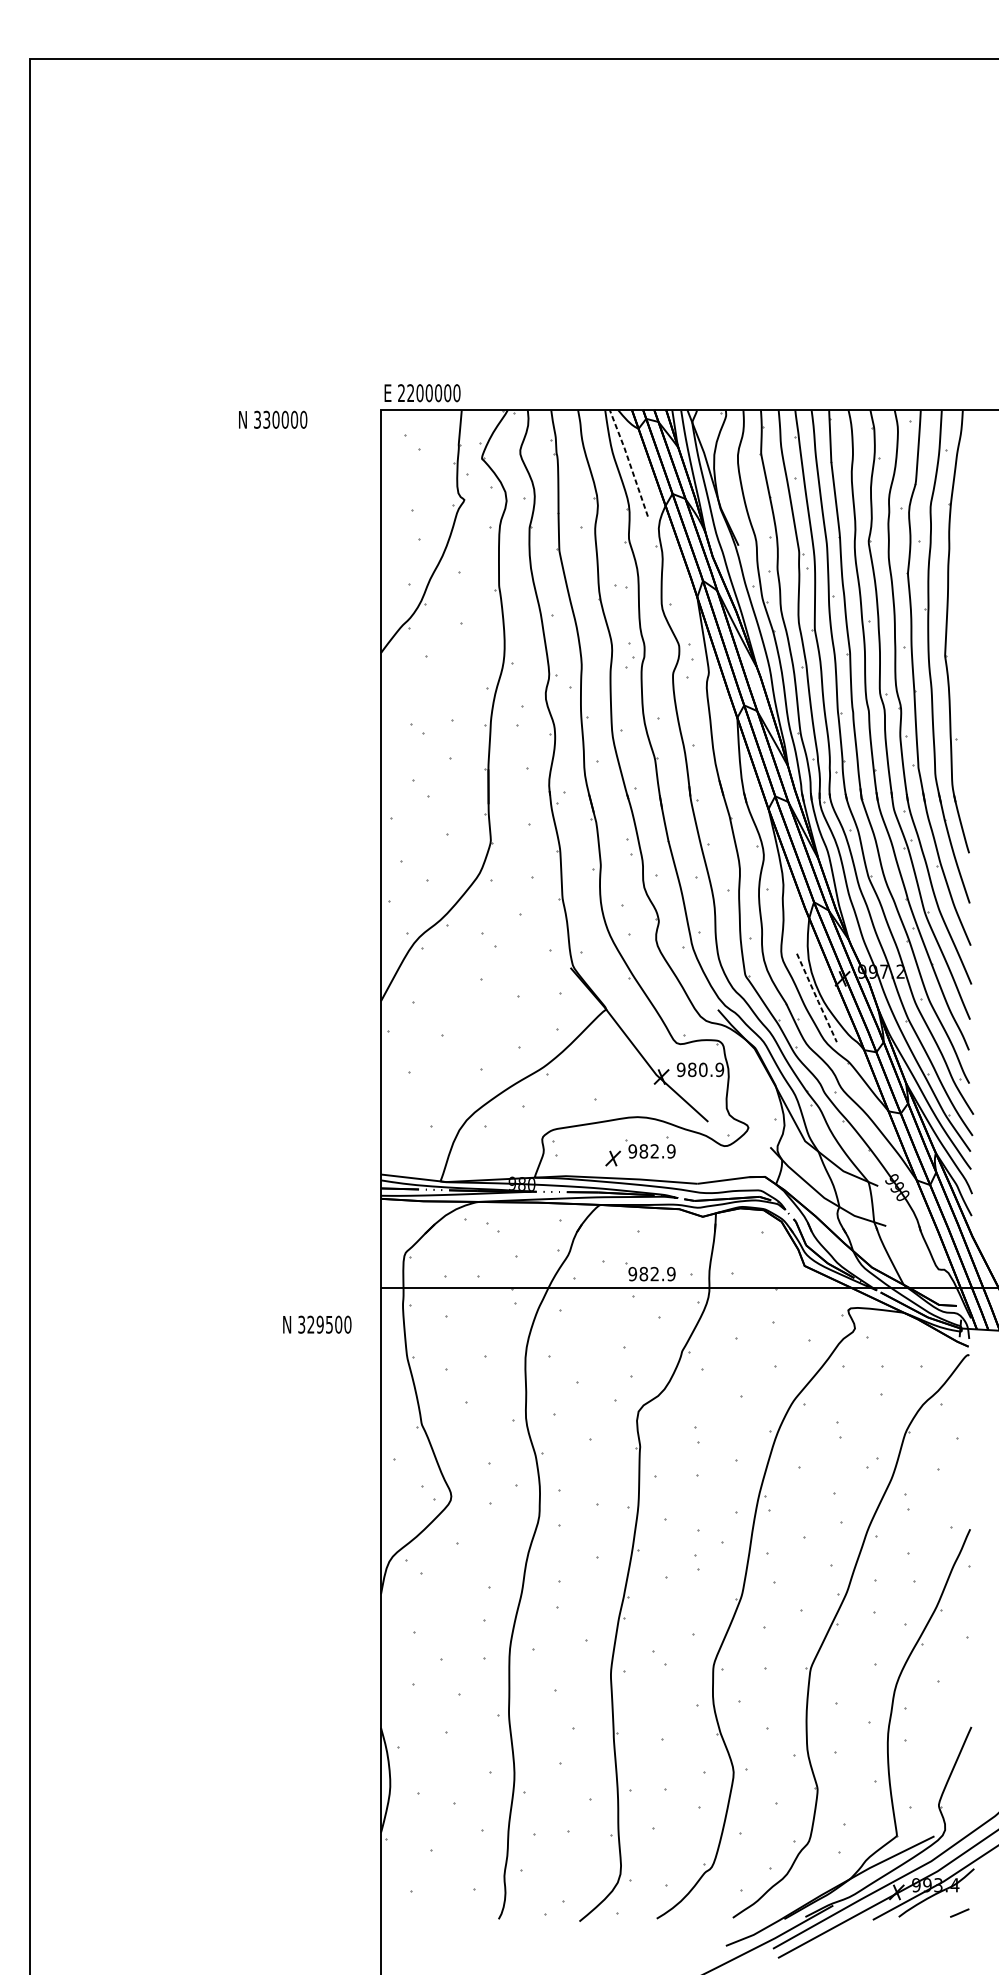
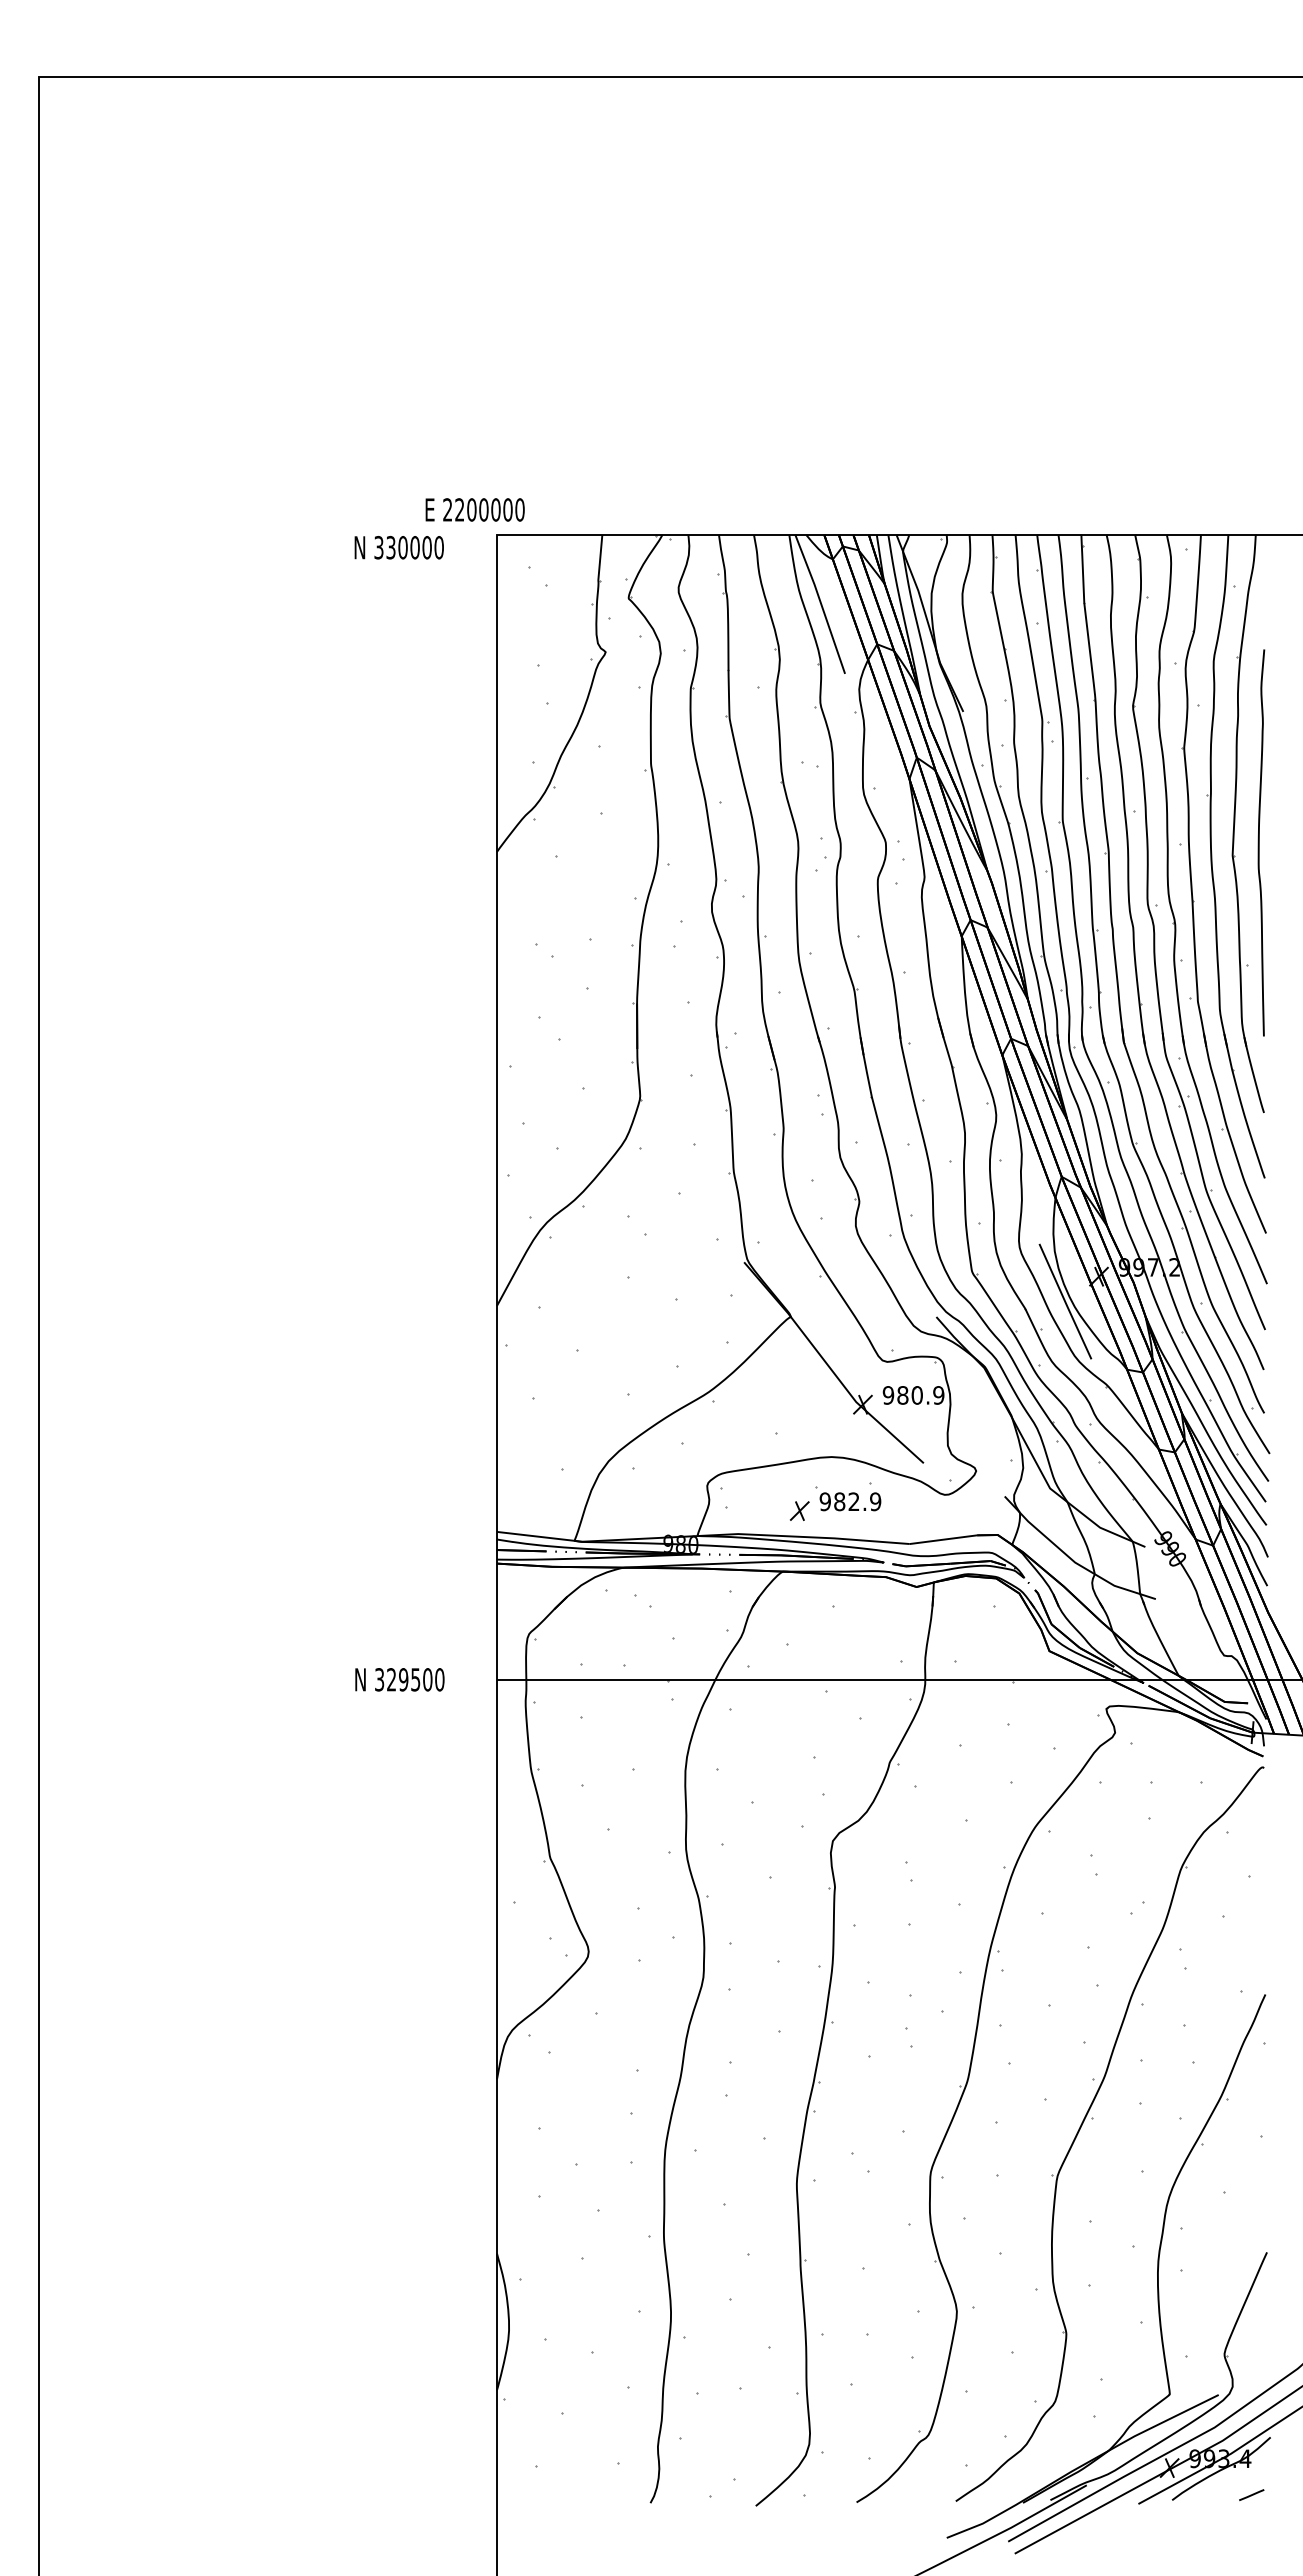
text: (422, 392) -> (474, 509), moved
text: (272, 419) -> (398, 547), moved
line: (629, 462) -> (820, 603), dashed -> solid
curve: (965, 645) -> (1259, 842), added
line: (816, 998) -> (1065, 1302), dashed -> solid
part: (650, 1271) -> (848, 1658), removed
text: (317, 1324) -> (399, 1679), moved

